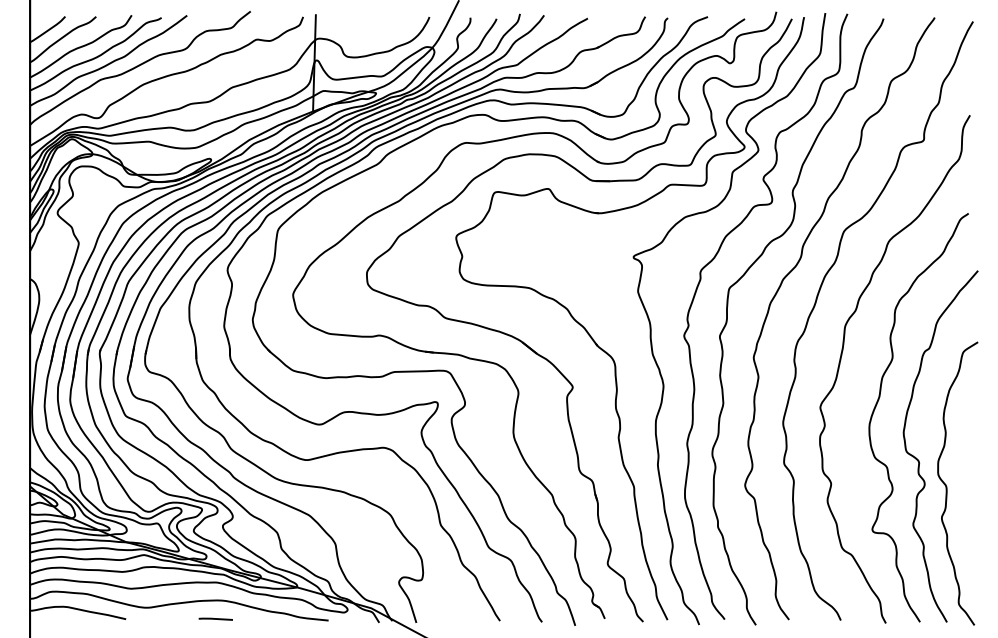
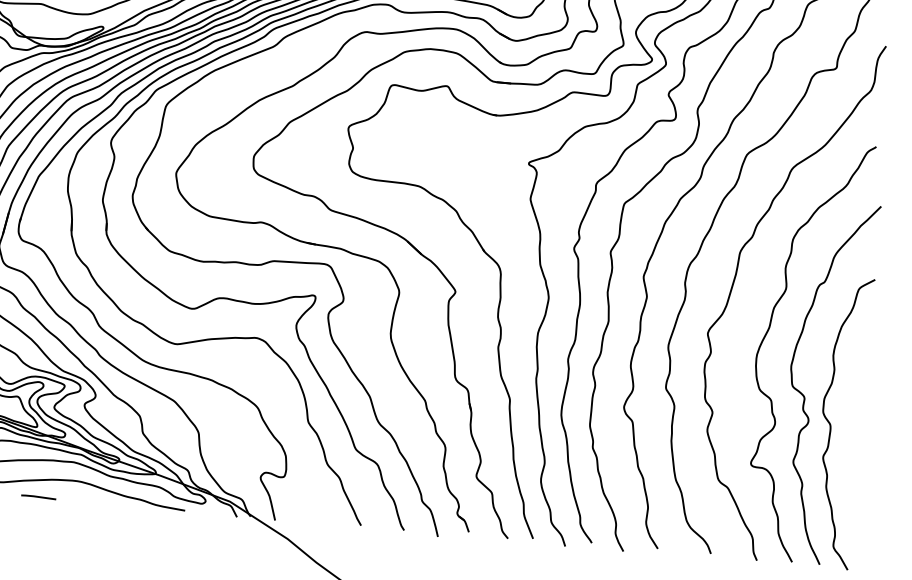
line: (215, 618) -> (38, 496), moved

